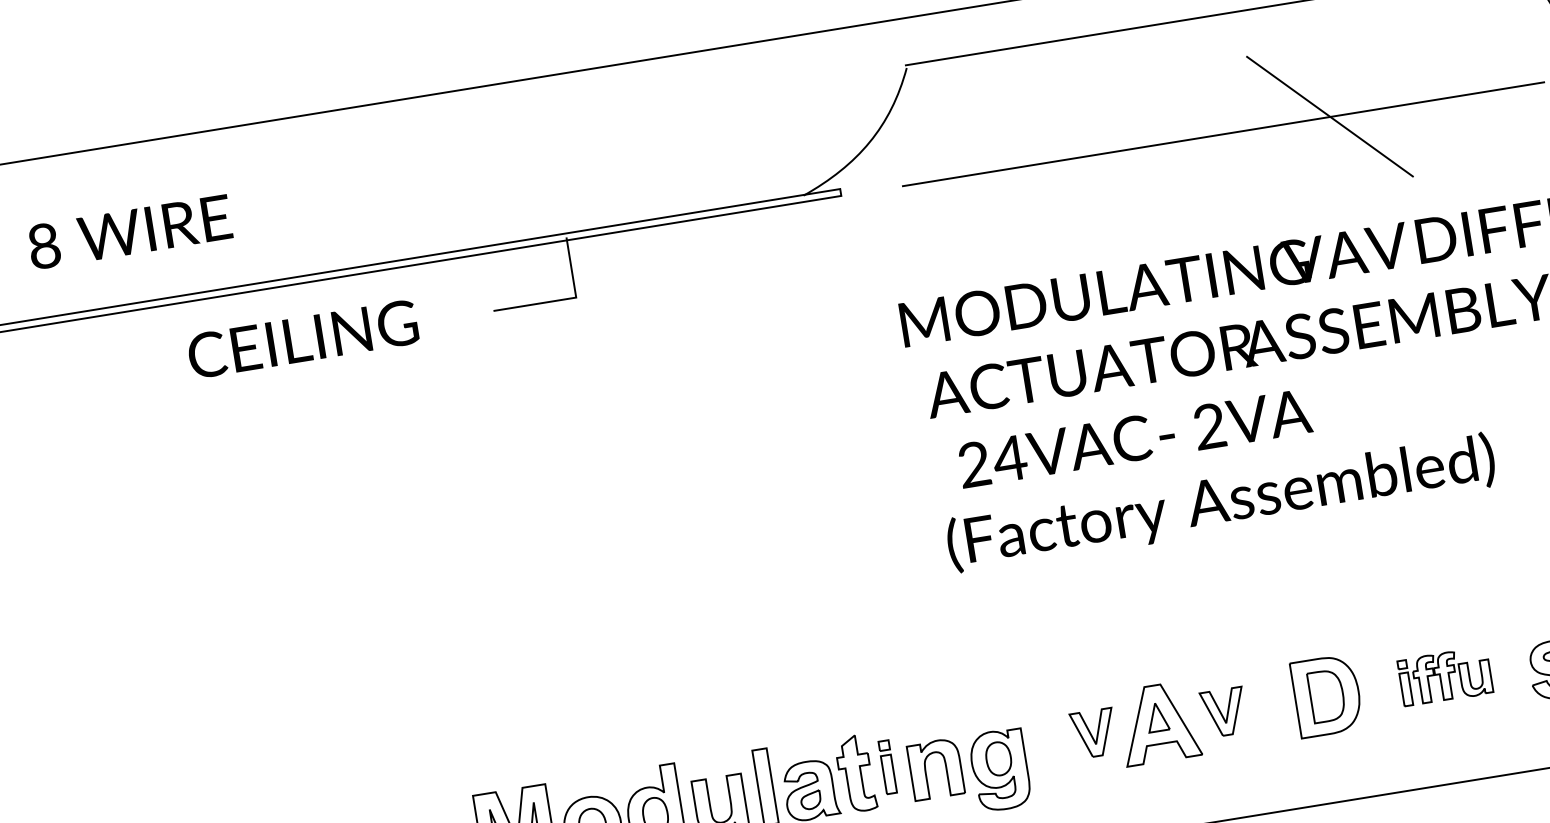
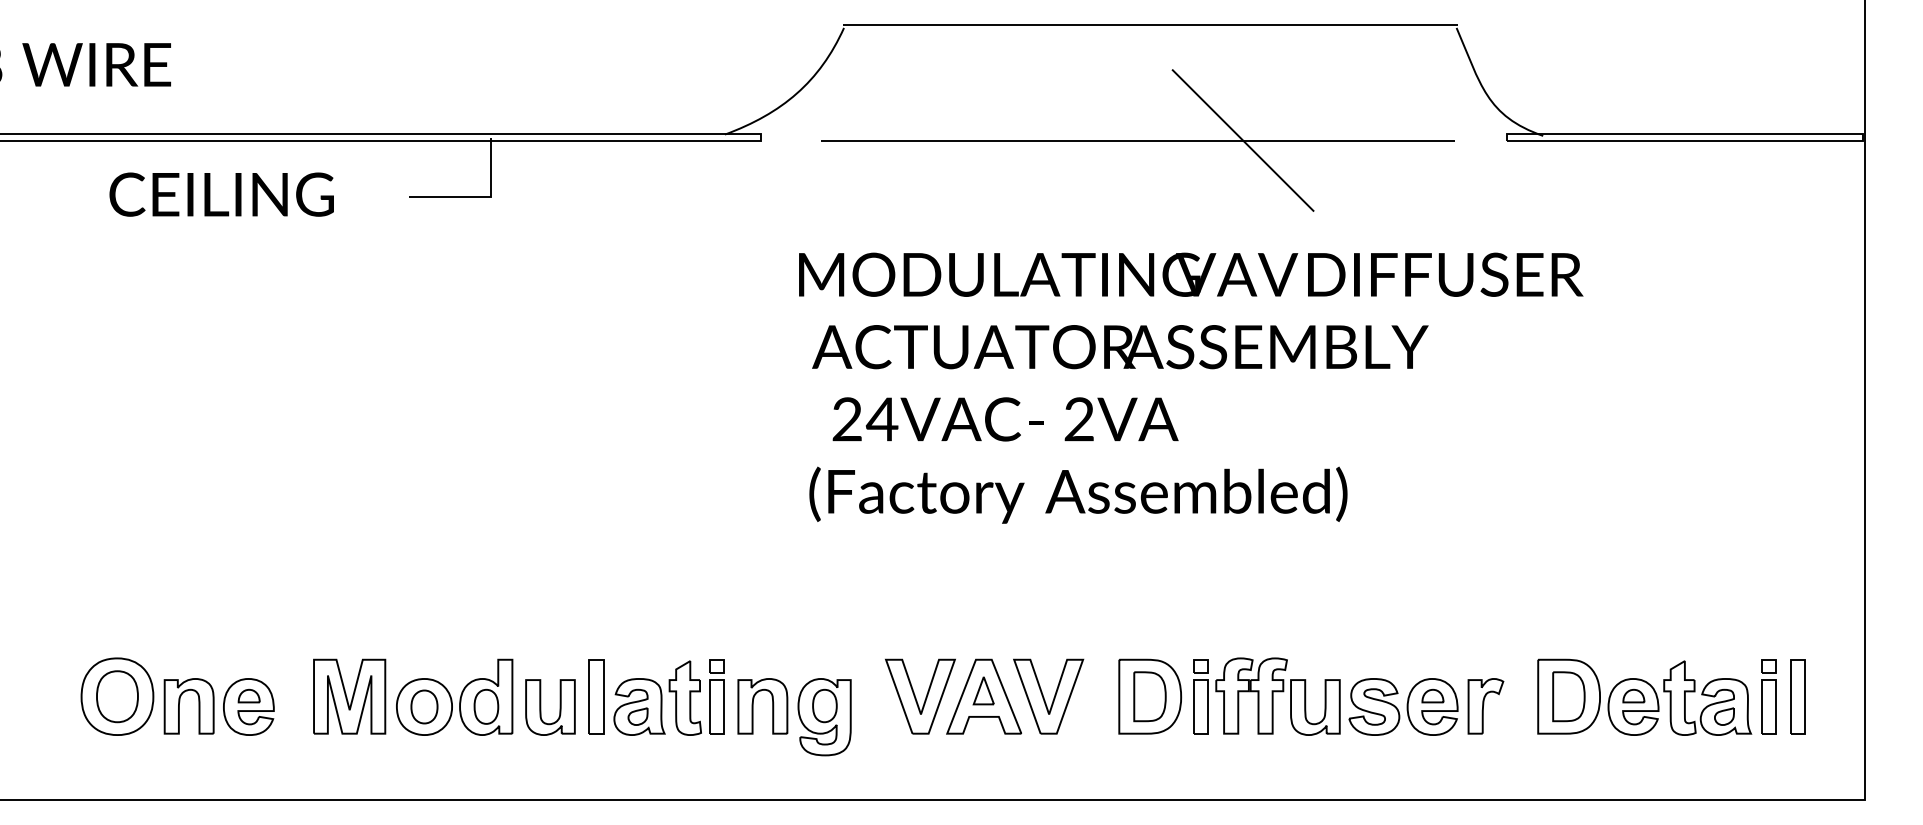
part: (1445, 676) -> (1266, 696), size x1.67
part: (1223, 712) -> (1048, 696), size x1.67
part: (1094, 733) -> (920, 696), size x1.67
part: (887, 766) -> (716, 696), size x1.43

